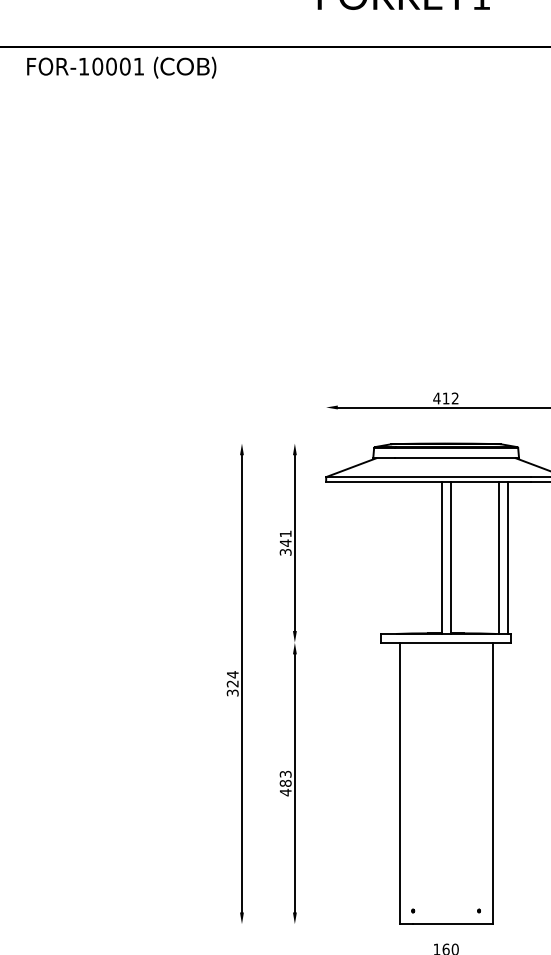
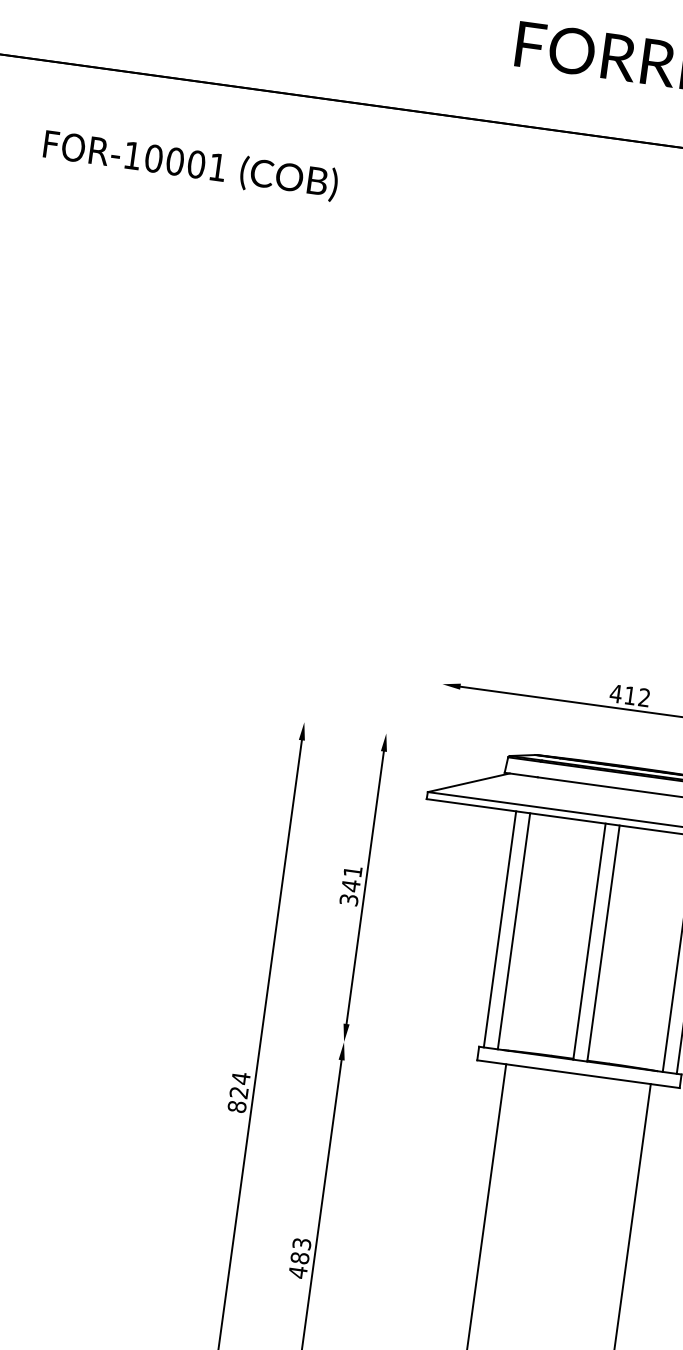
text: (121, 67) -> (190, 165), moved
line: (383, 557) -> (499, 928), added
line: (392, 557) -> (513, 930), added
text: (232, 692) -> (236, 1105), 324 -> 824

